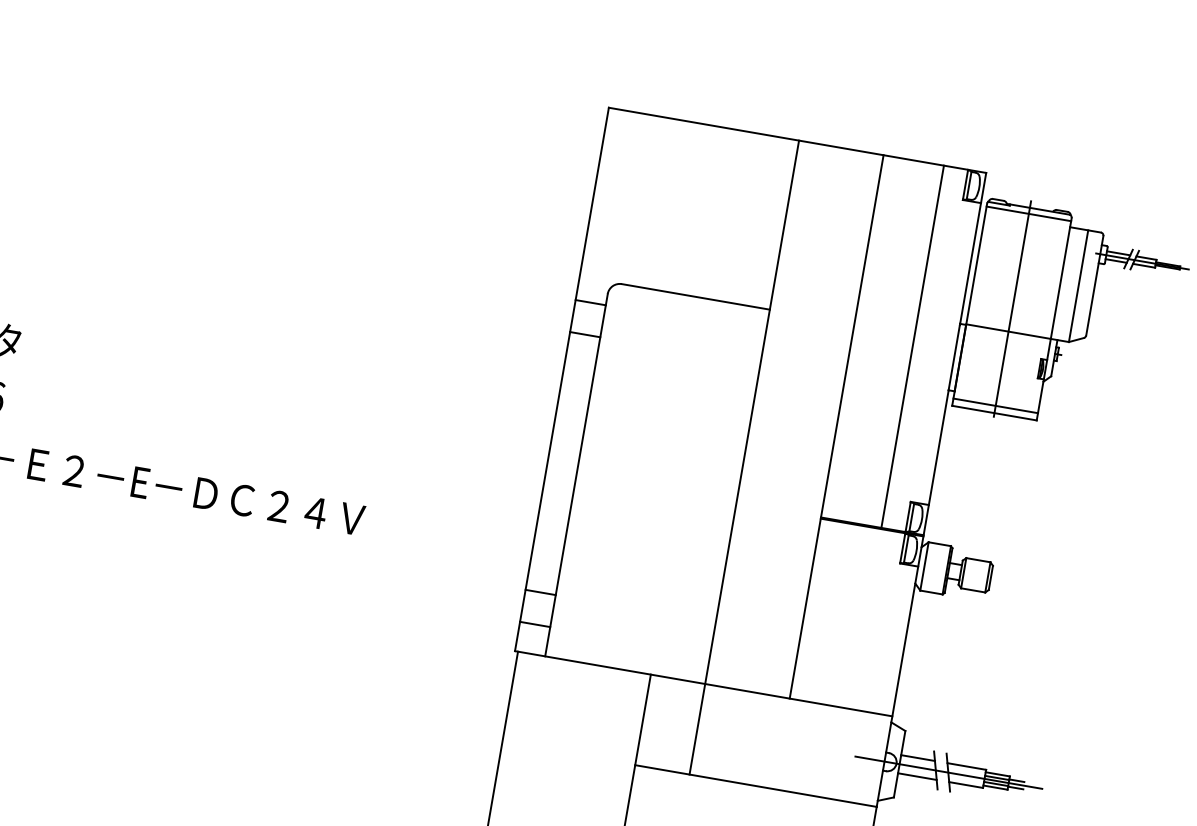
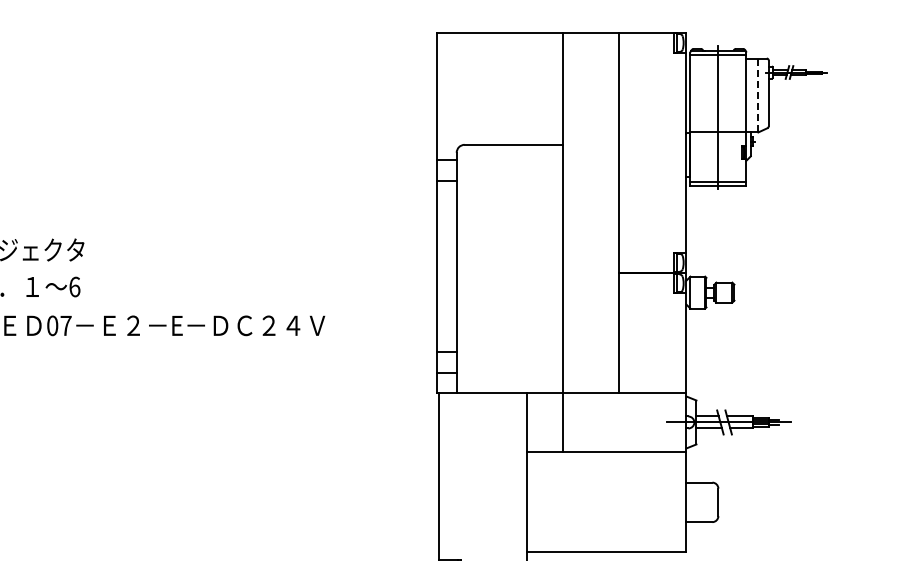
line: (1078, 286) -> (758, 95), solid -> dashed
line: (912, 346) -> (658, 152), removed

